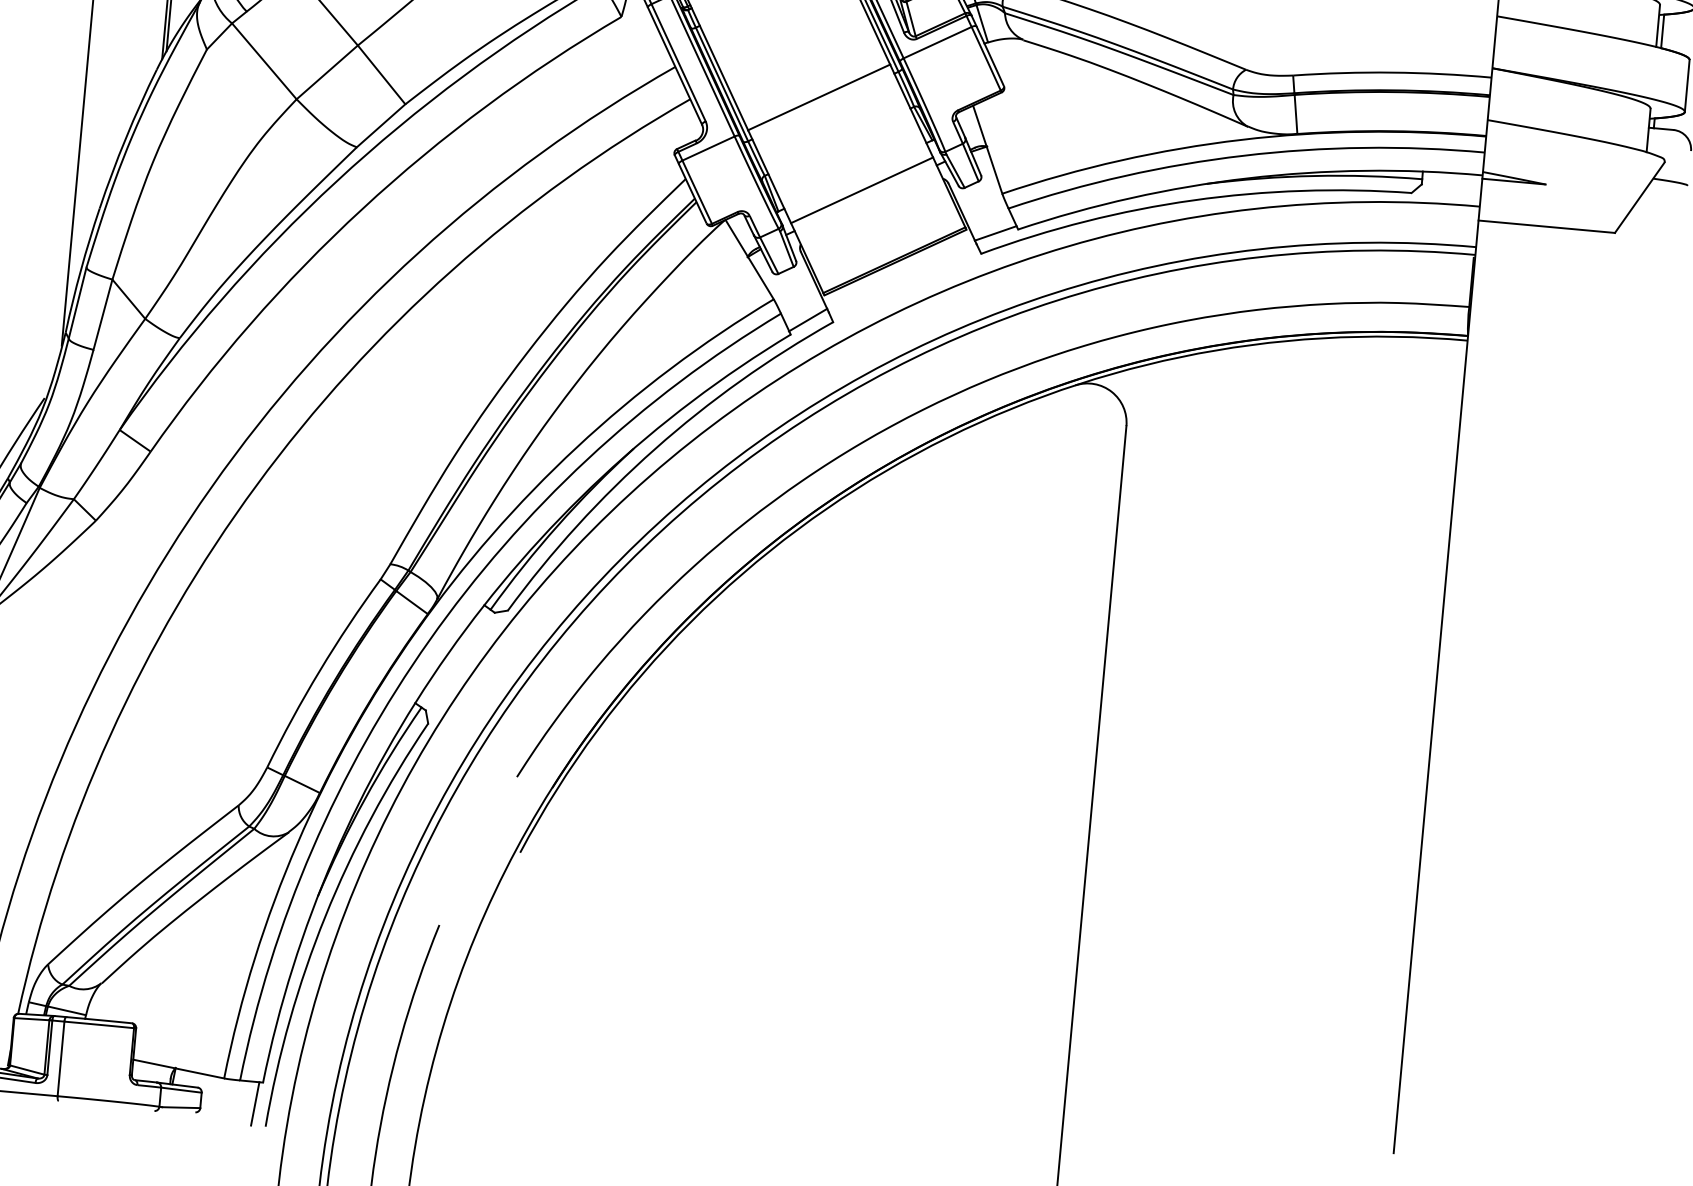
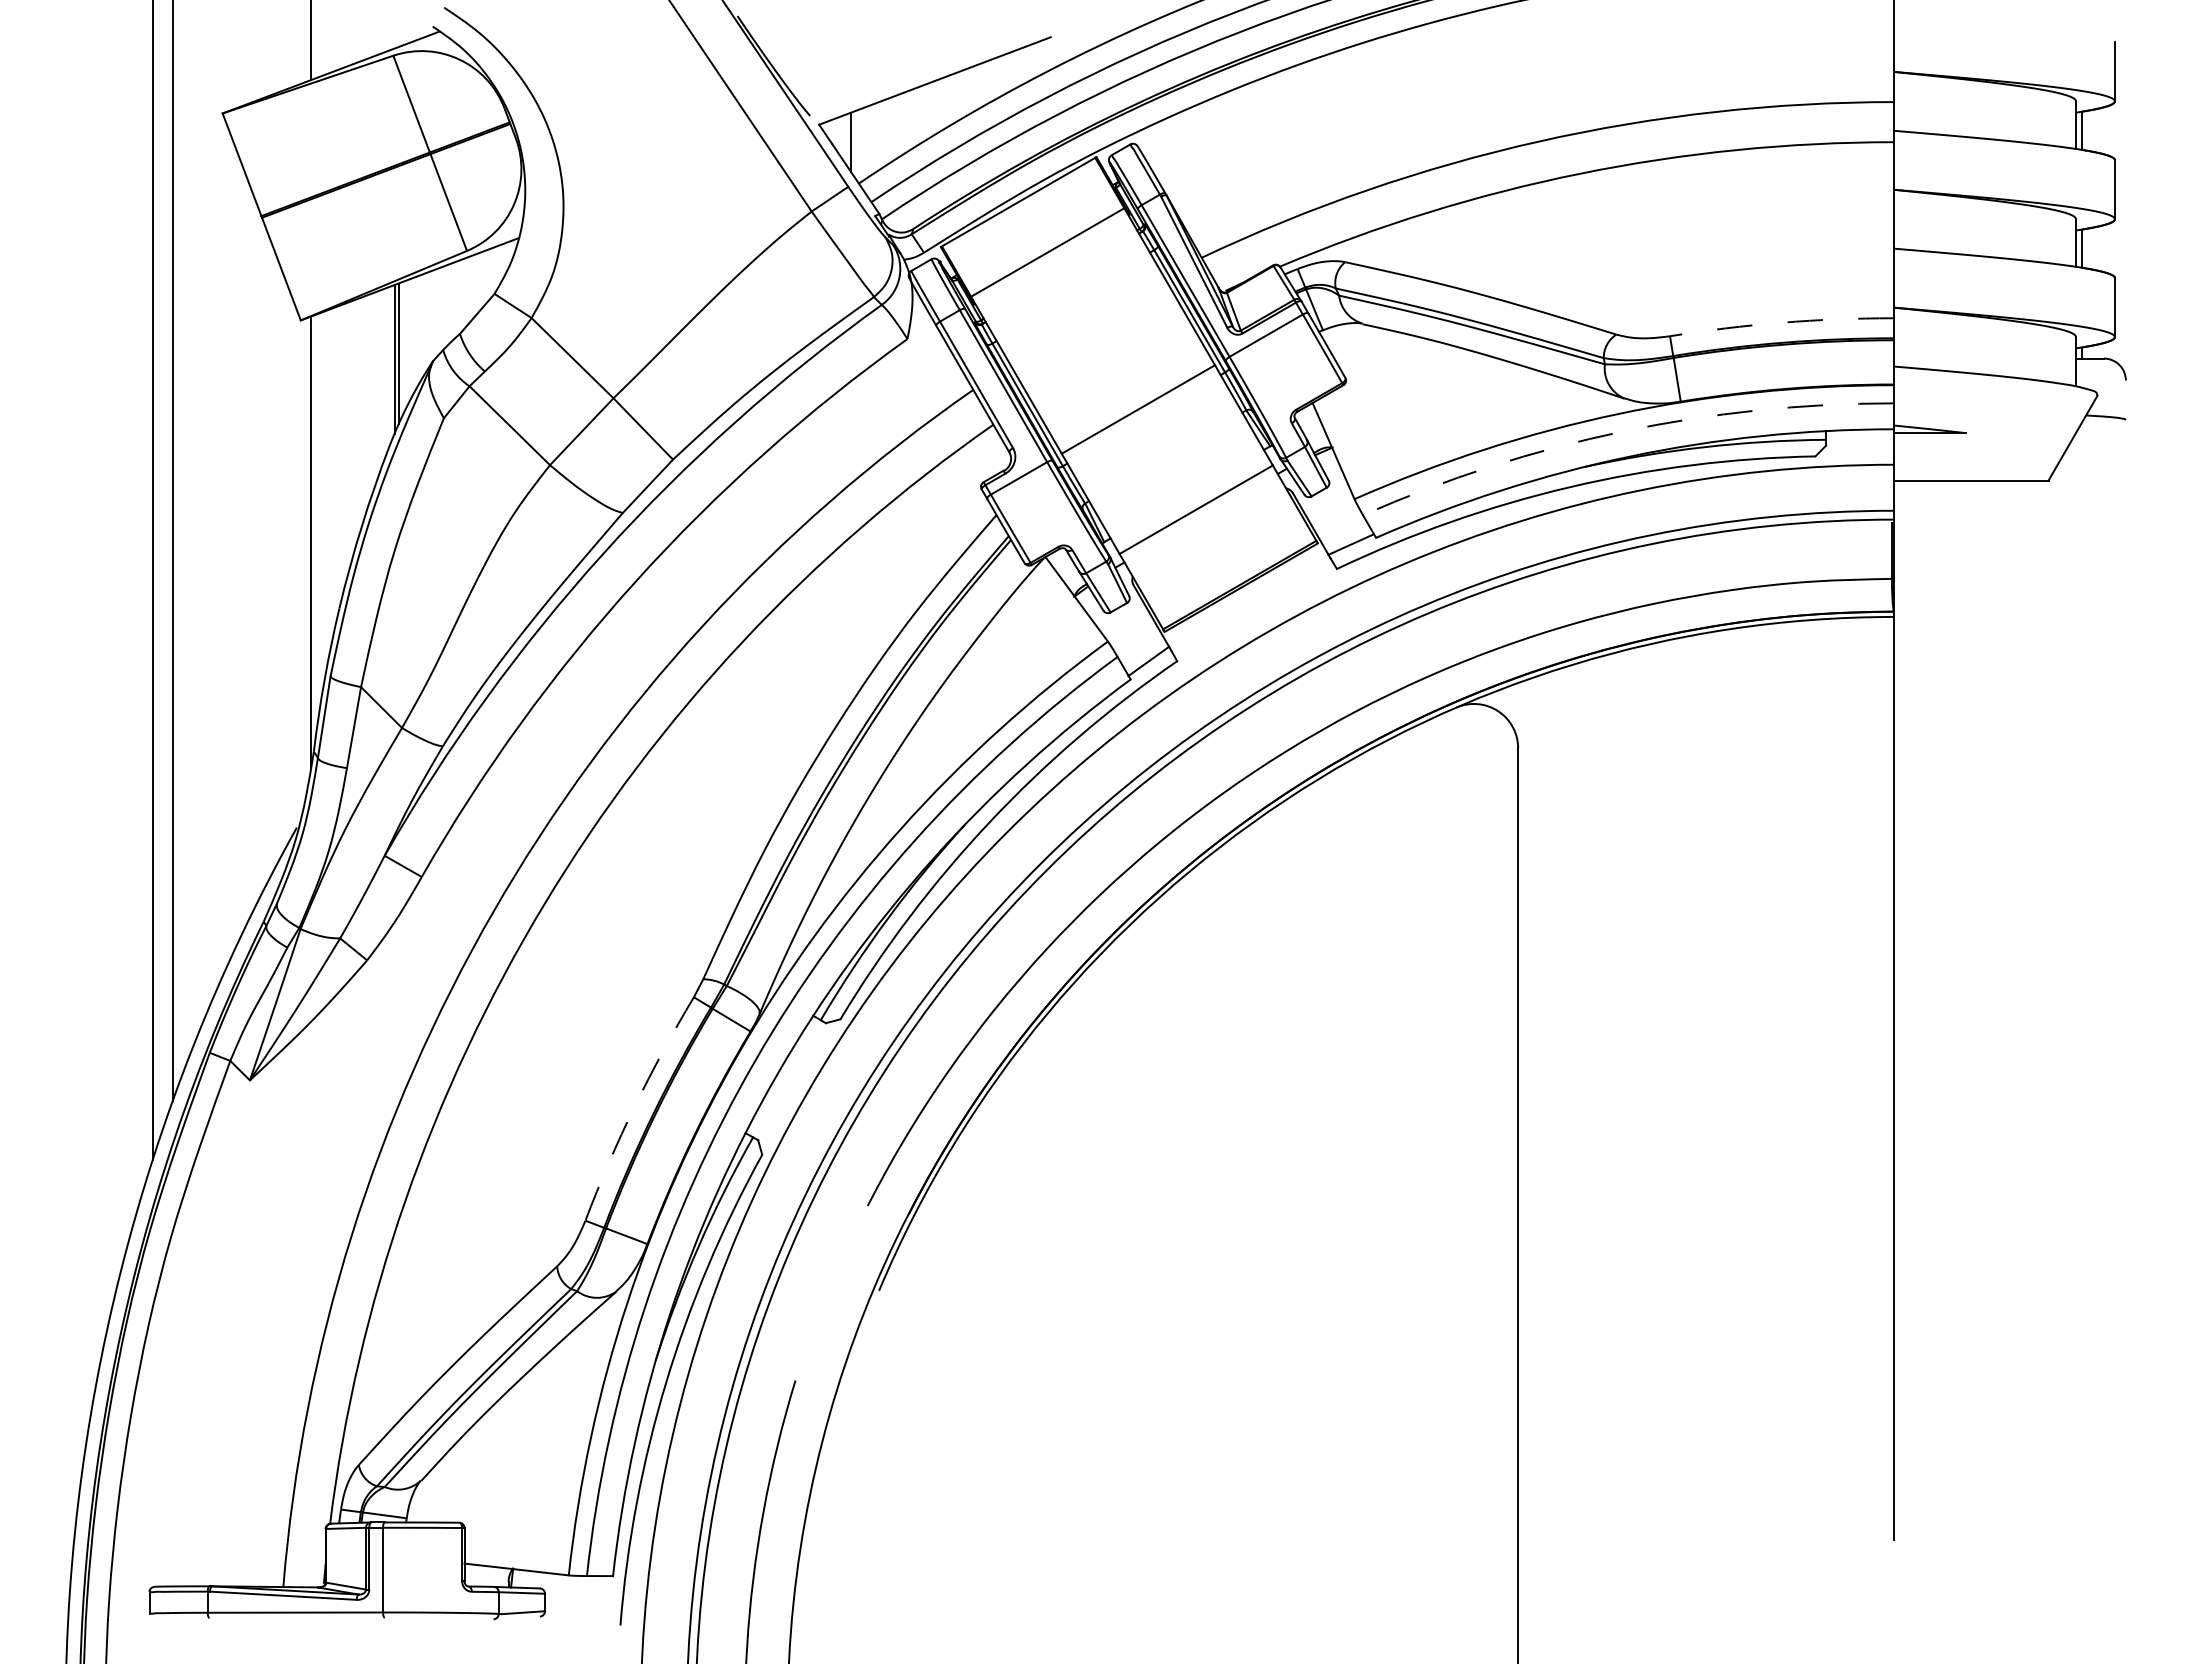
arc: (1392, 72) -> (1781, 322), solid -> dashed
arc: (1243, 155) -> (1622, 431), solid -> dashed
arc: (319, 670) -> (634, 1106), solid -> dashed
line: (254, 1103) -> (605, 1600), removed

